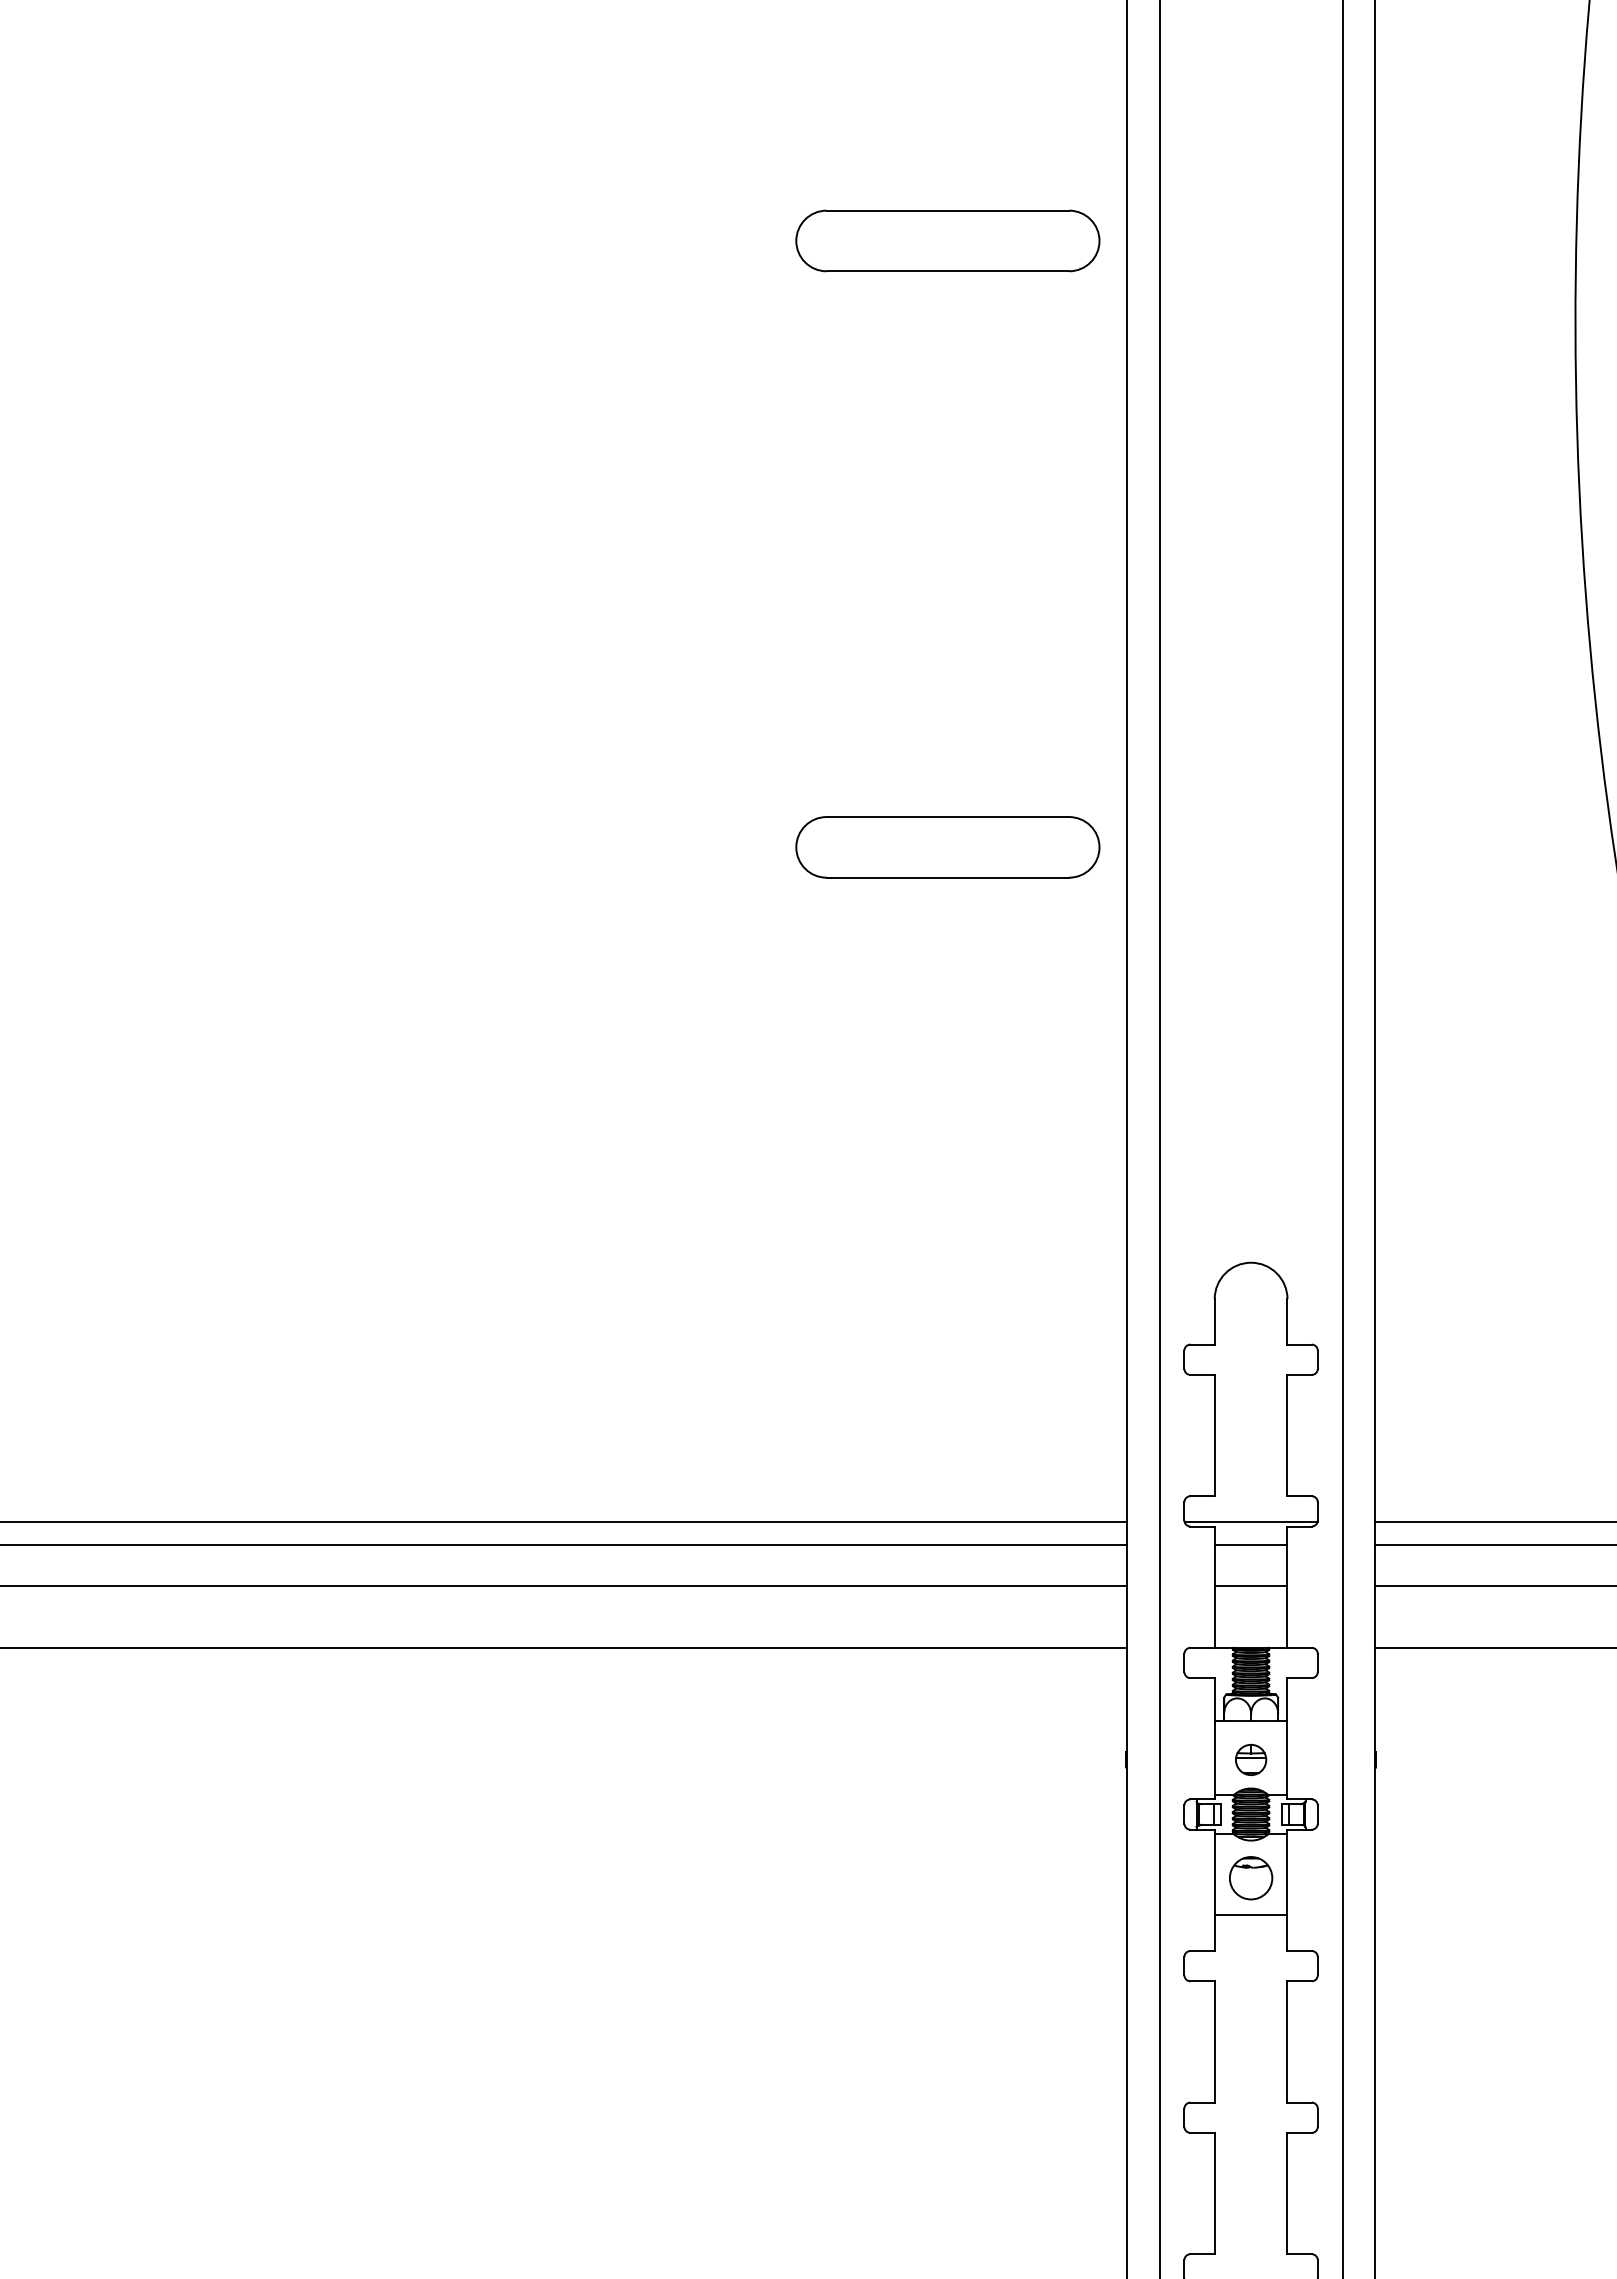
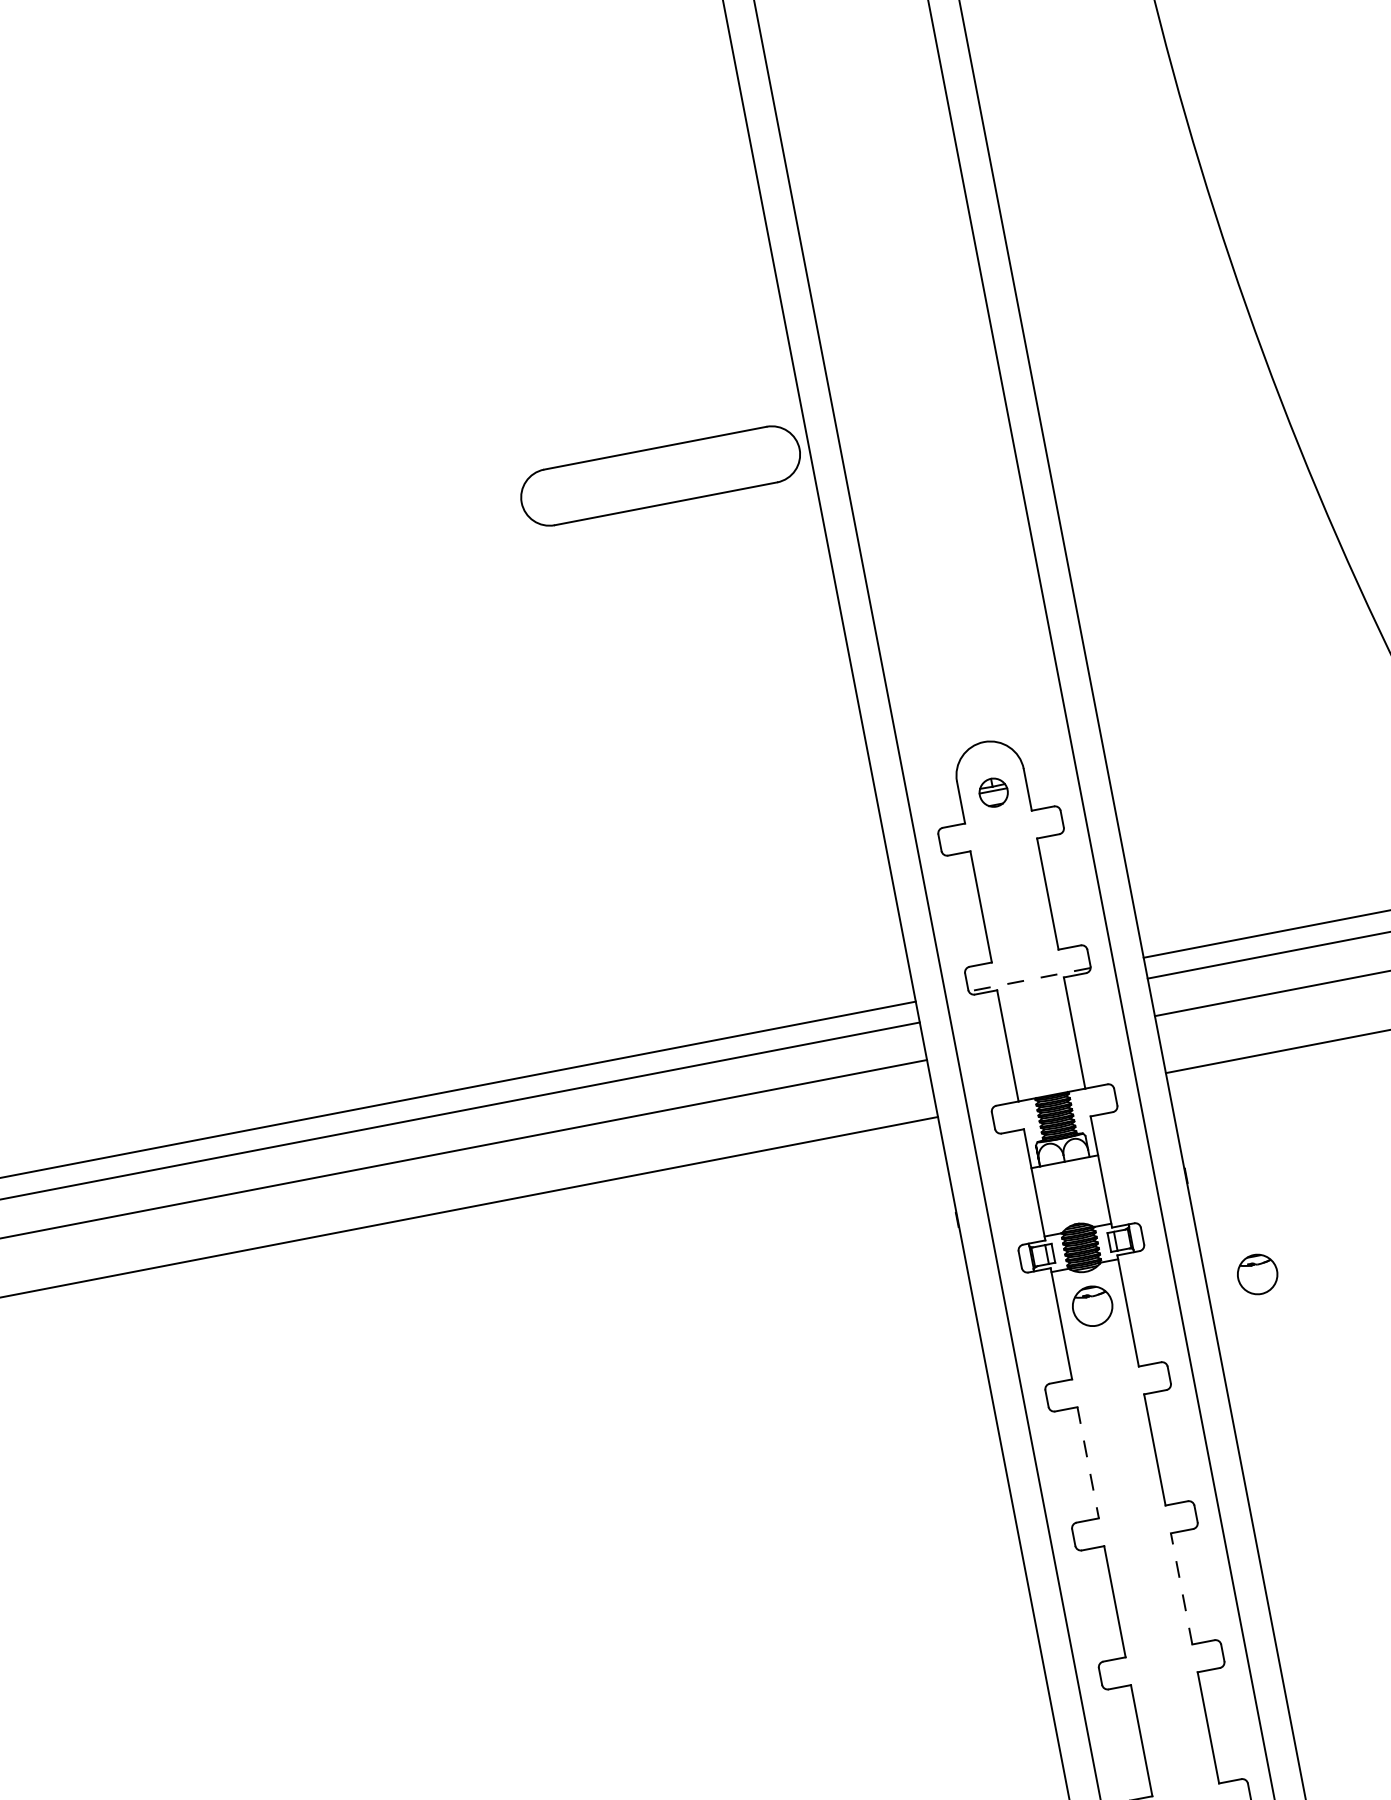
part: (947, 847) -> (660, 476), moved
line: (1251, 1521) -> (1030, 979), solid -> dashed
line: (1250, 1544) -> (1033, 1000), removed
line: (1250, 1585) -> (1040, 1038), removed
part: (1251, 1759) -> (994, 792), moved
part: (1431, 1878) -> (1258, 1274), added
line: (1250, 1914) -> (1098, 1339), removed
line: (1214, 2041) -> (1087, 1462), solid -> dashed
line: (1287, 2193) -> (1181, 1588), solid -> dashed

